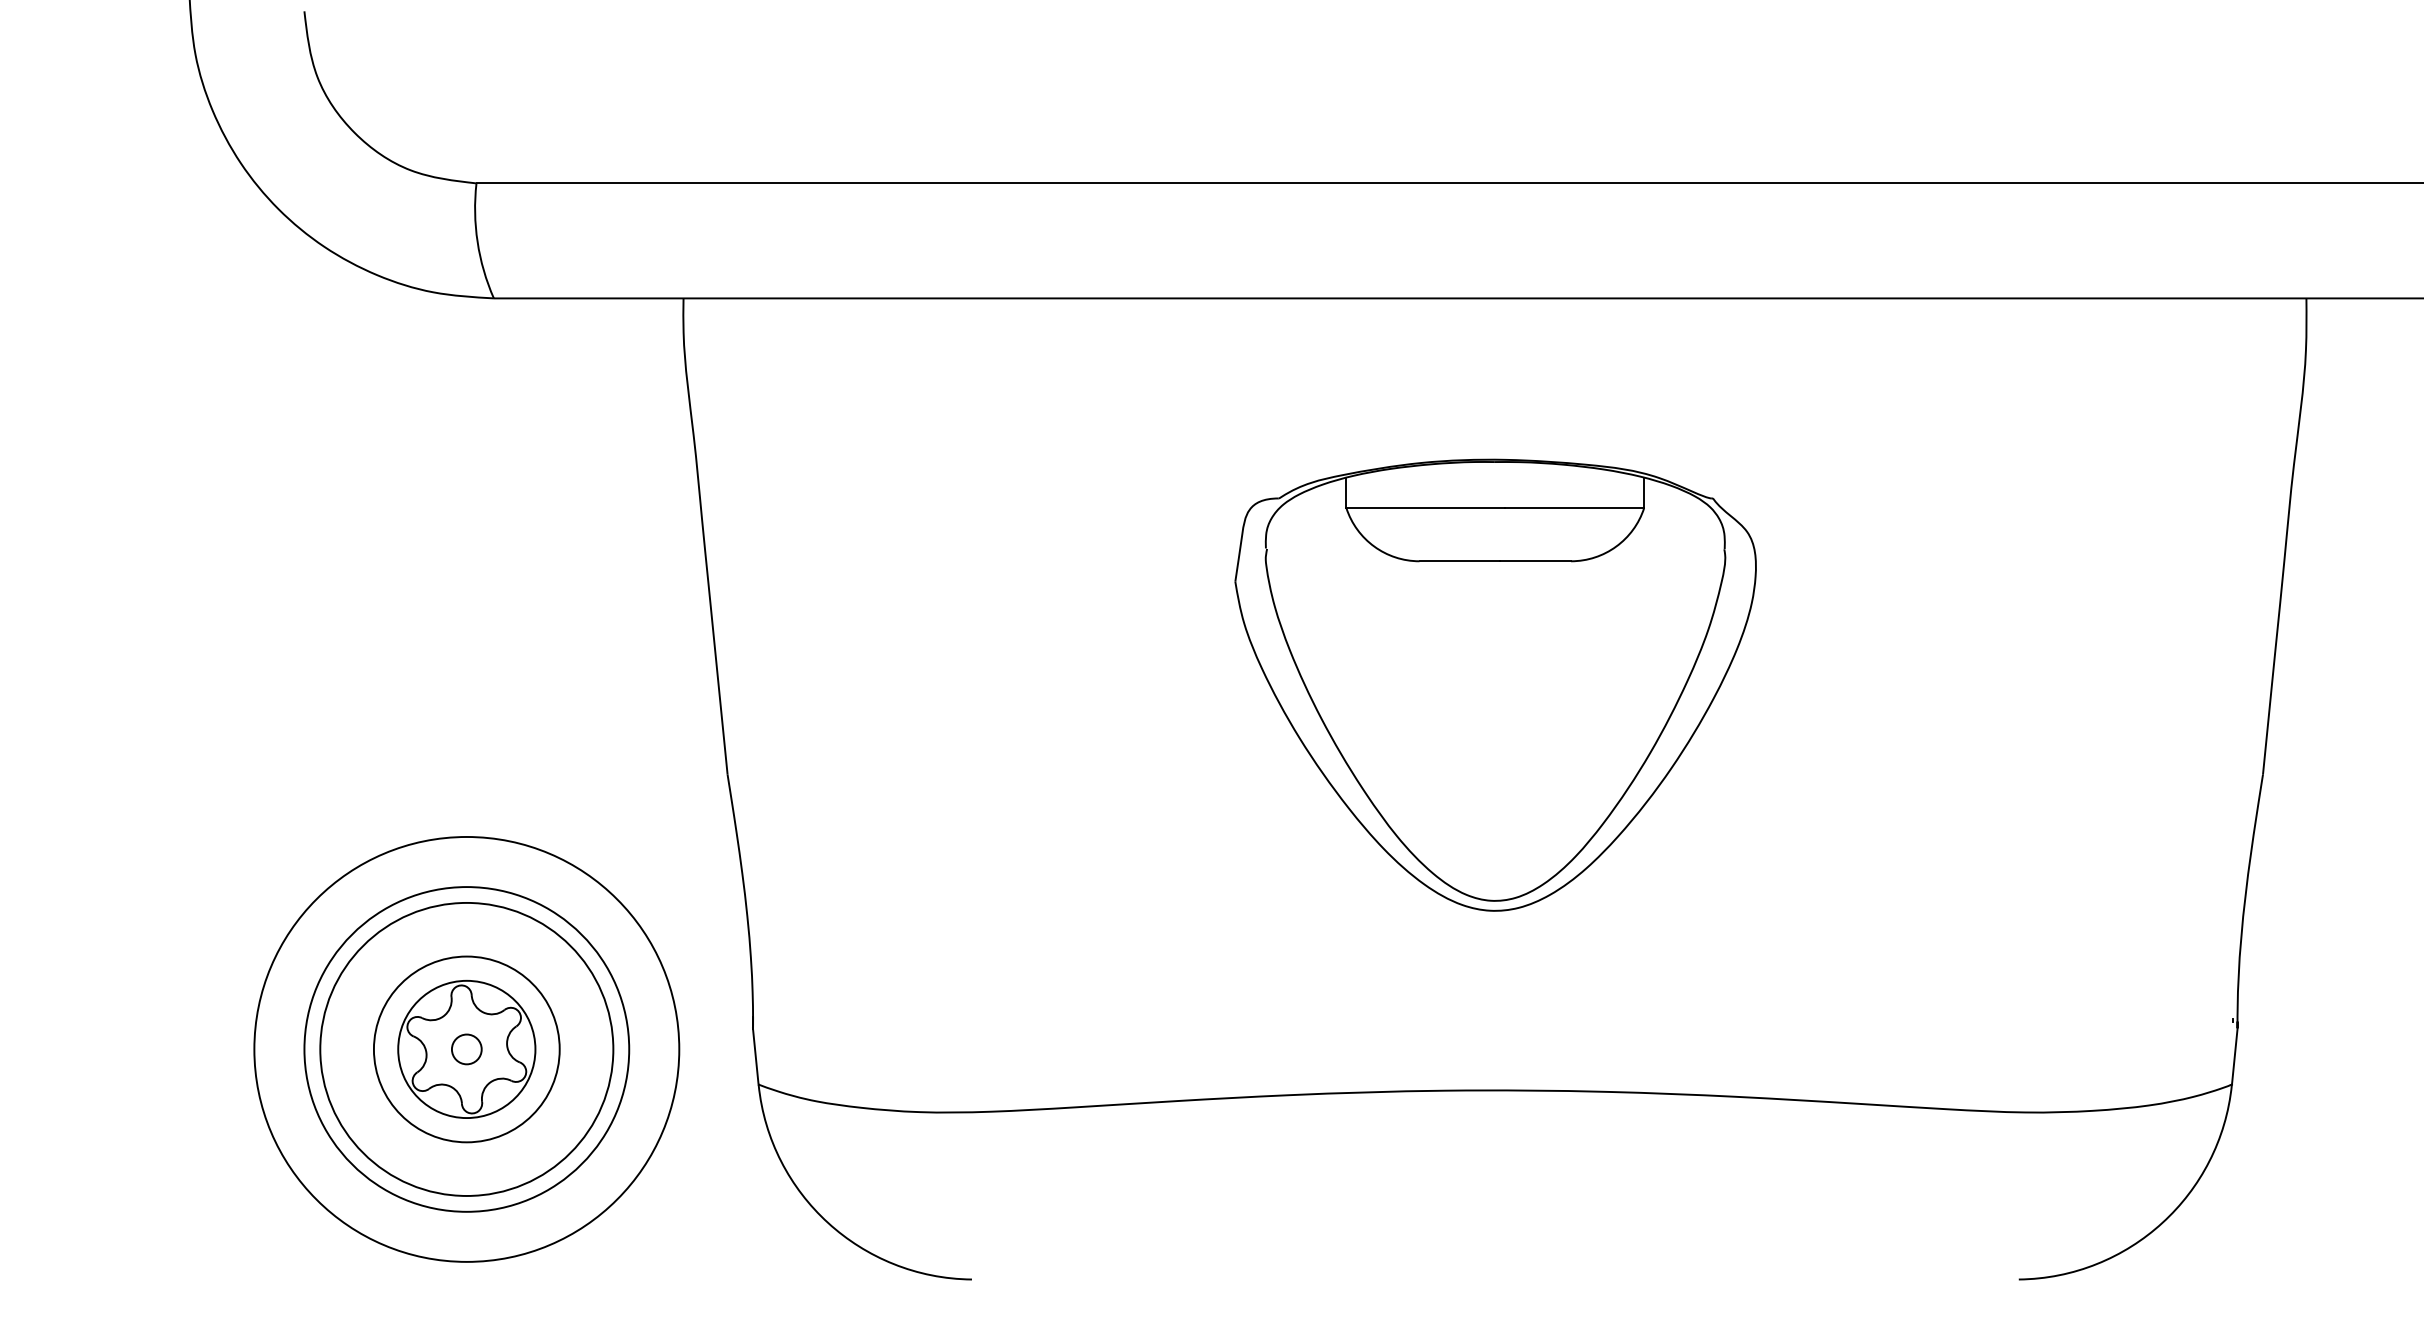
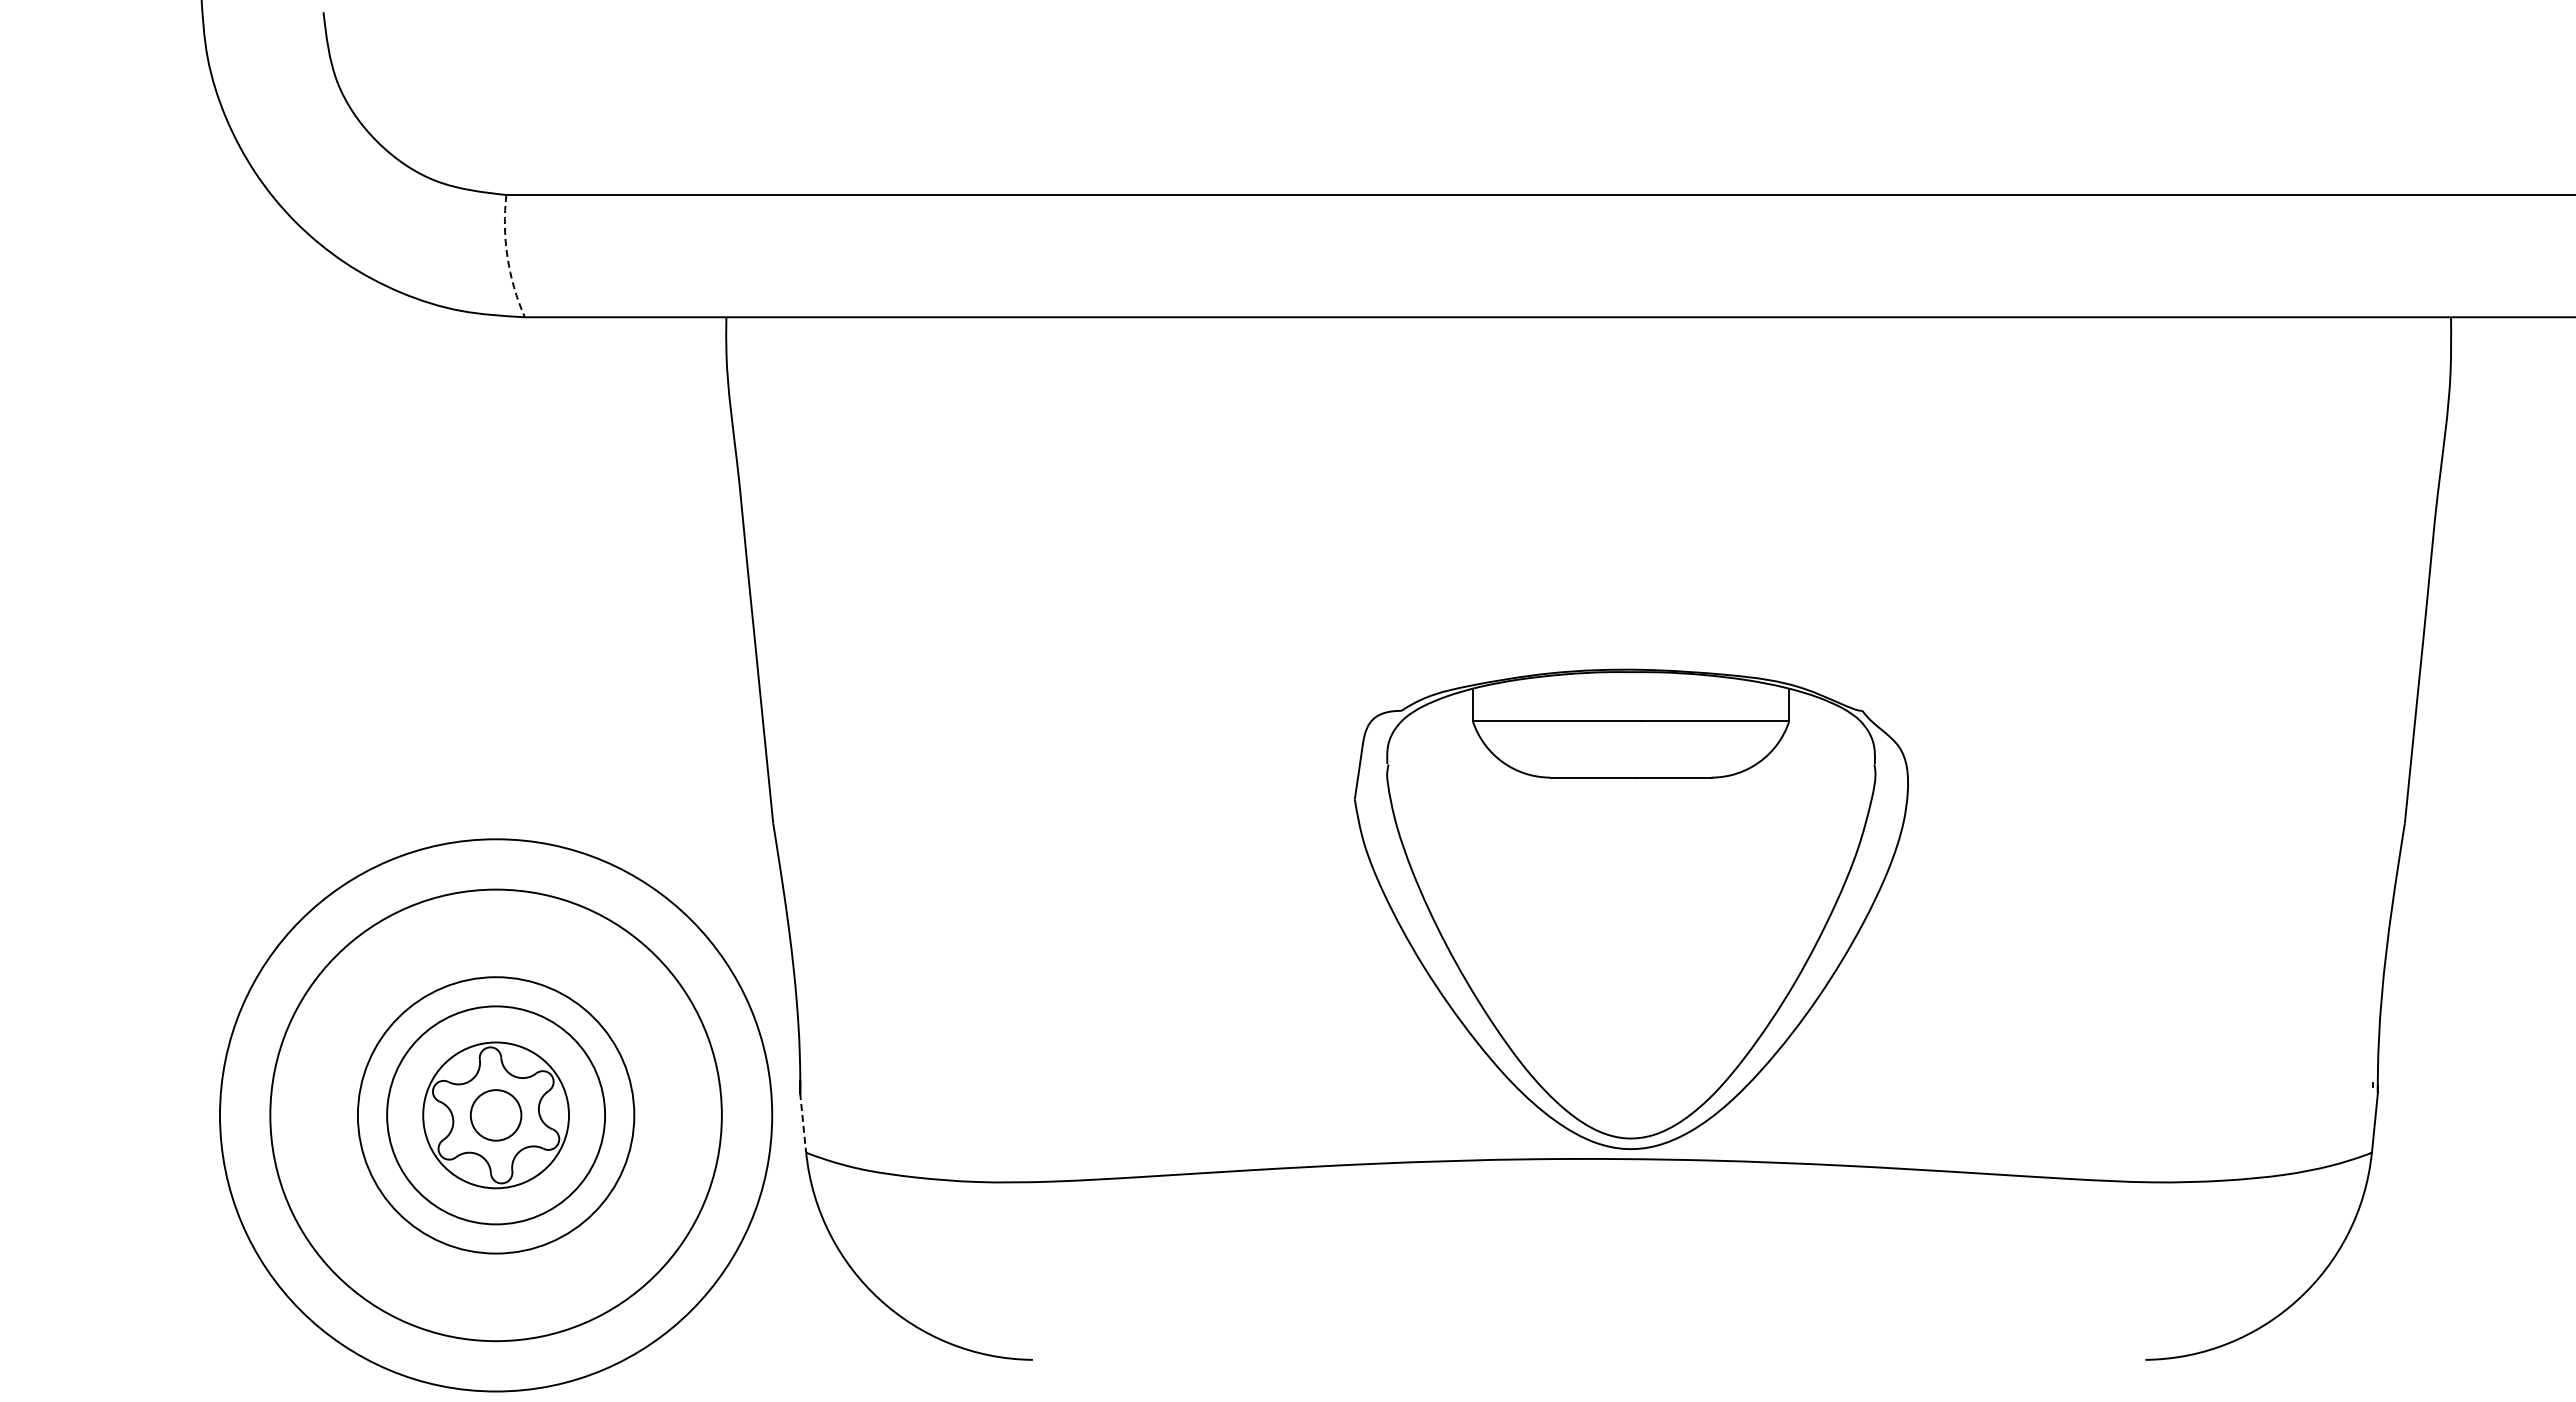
arc: (477, 242) -> (507, 257), solid -> dashed
part: (1495, 684) -> (1631, 908), moved
circle: (466, 1048) -> (495, 1114), size x1.6
circle: (466, 1049) -> (495, 1115), size x0.7
circle: (466, 1049) -> (495, 1115), size x1.4
circle: (466, 1049) -> (495, 1115), size x1.6
line: (756, 1056) -> (803, 1122), solid -> dashed

